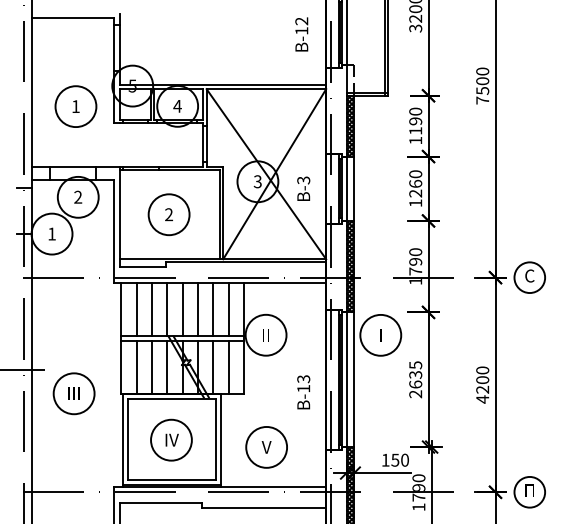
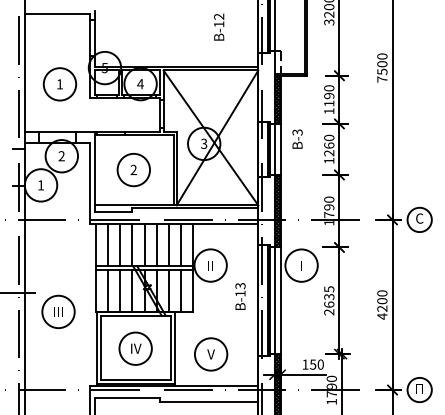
text: (301, 34) -> (218, 27), moved
text: (303, 188) -> (297, 138), moved
text: (303, 392) -> (240, 296), moved

